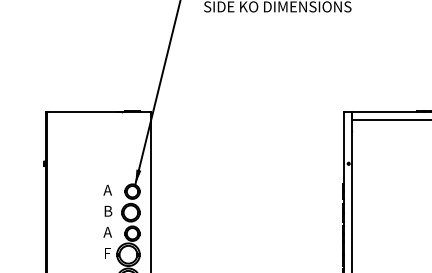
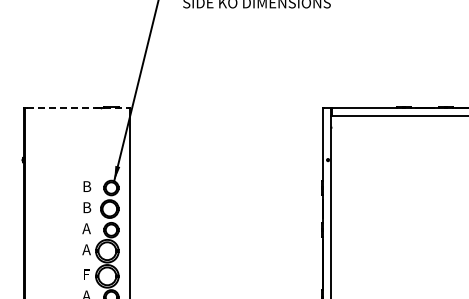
line: (99, 112) -> (78, 108), solid -> dashed
text: (107, 190) -> (86, 186), A -> B
text: (107, 253) -> (86, 249), F -> A

